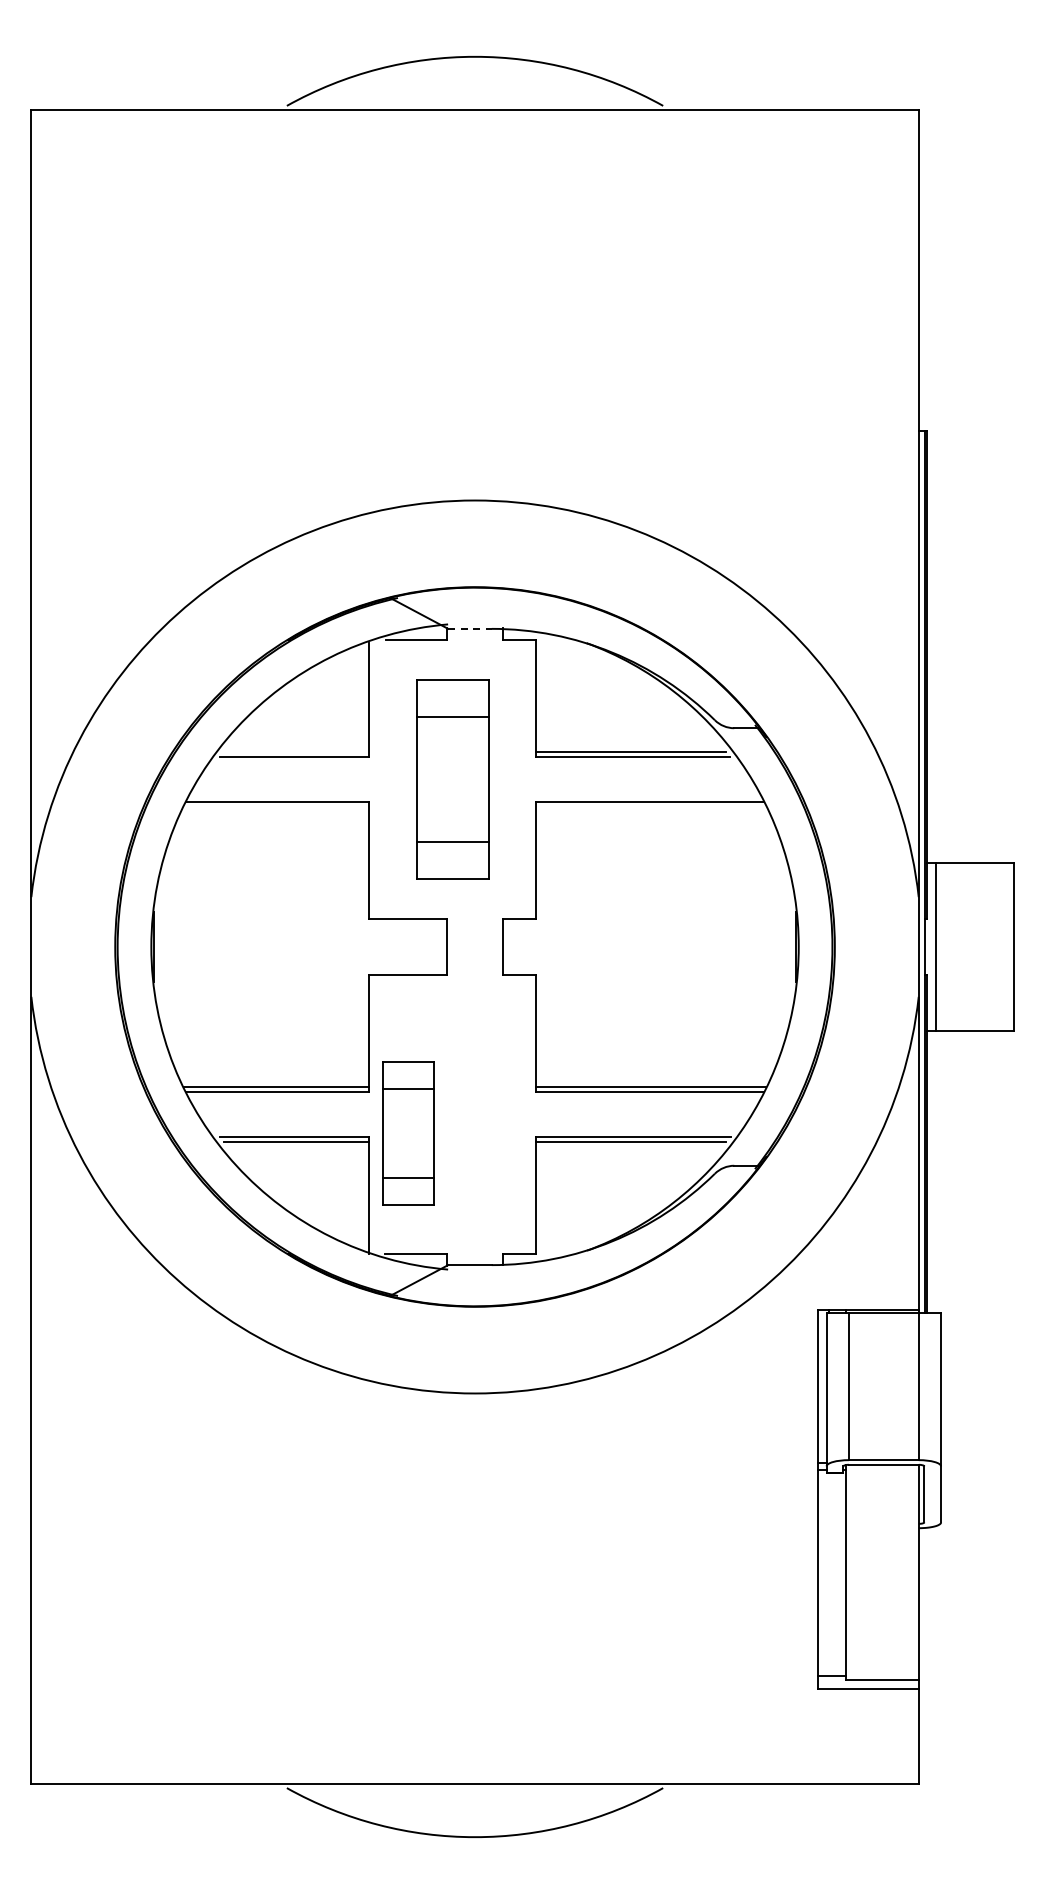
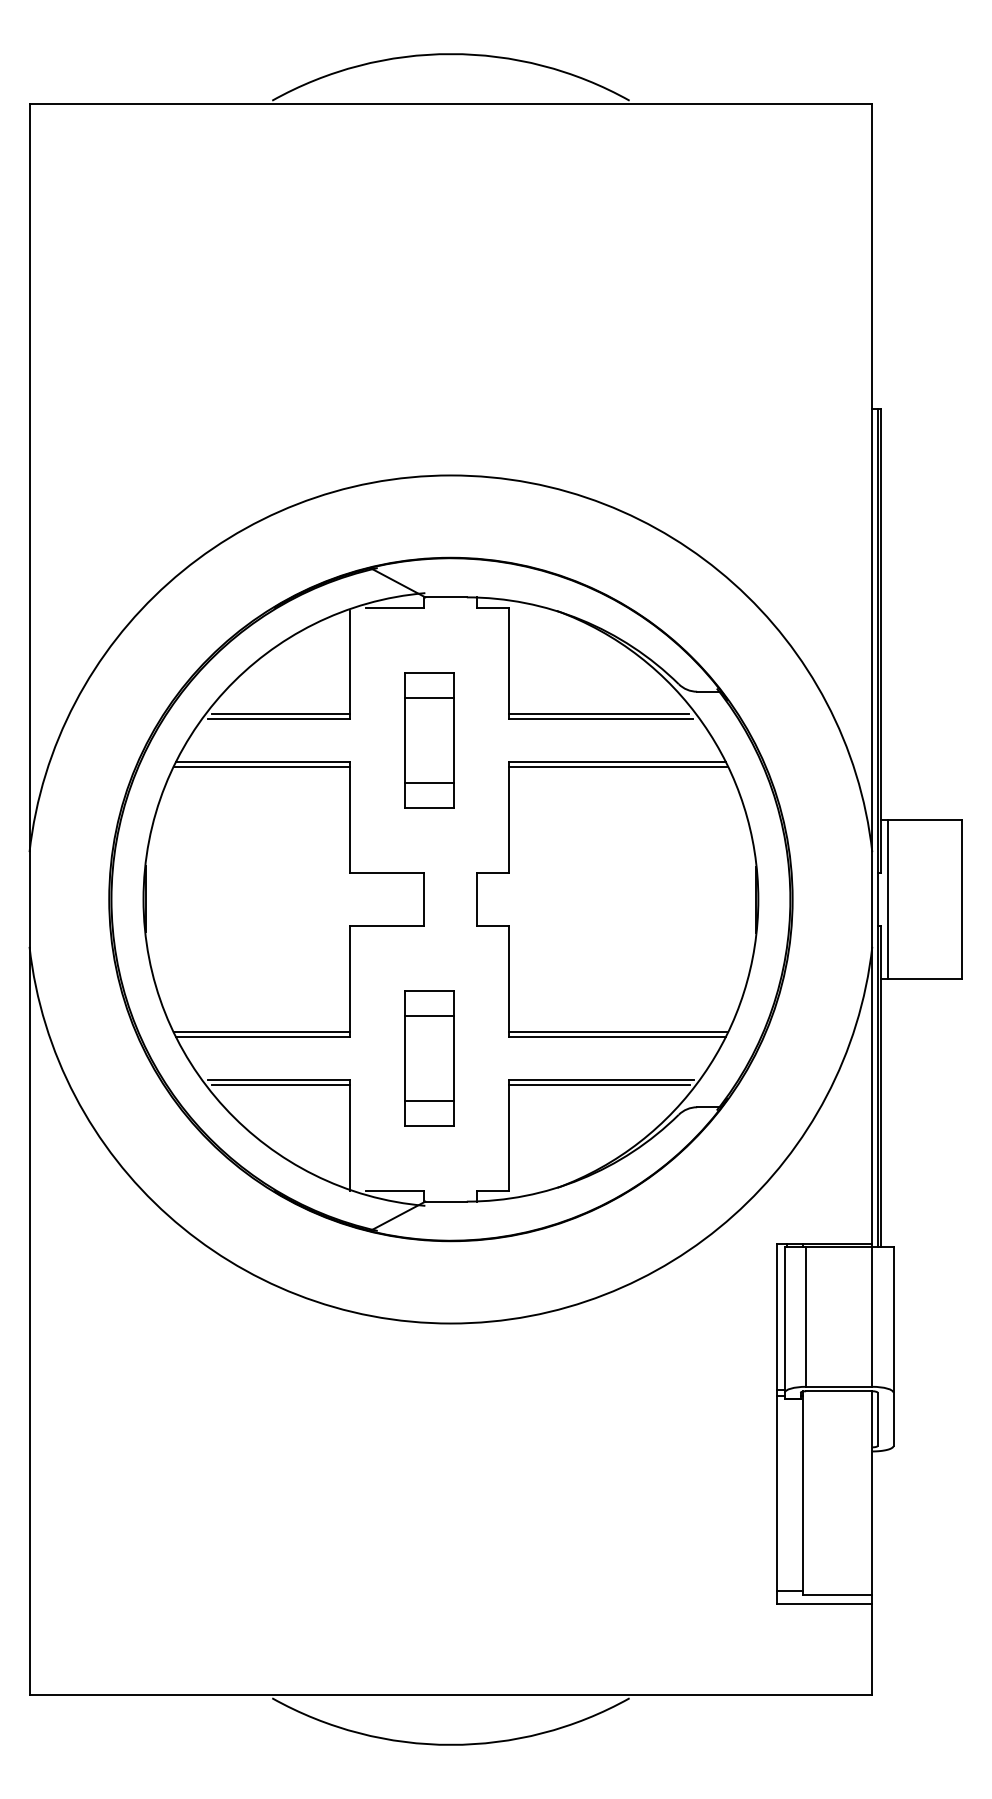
line: (470, 628) -> (446, 597), dashed -> solid
line: (296, 751) -> (281, 713), added
part: (452, 779) -> (429, 740), size x0.71
line: (276, 807) -> (262, 767), added
line: (651, 807) -> (618, 767), added
part: (408, 1133) -> (429, 1058), moved

